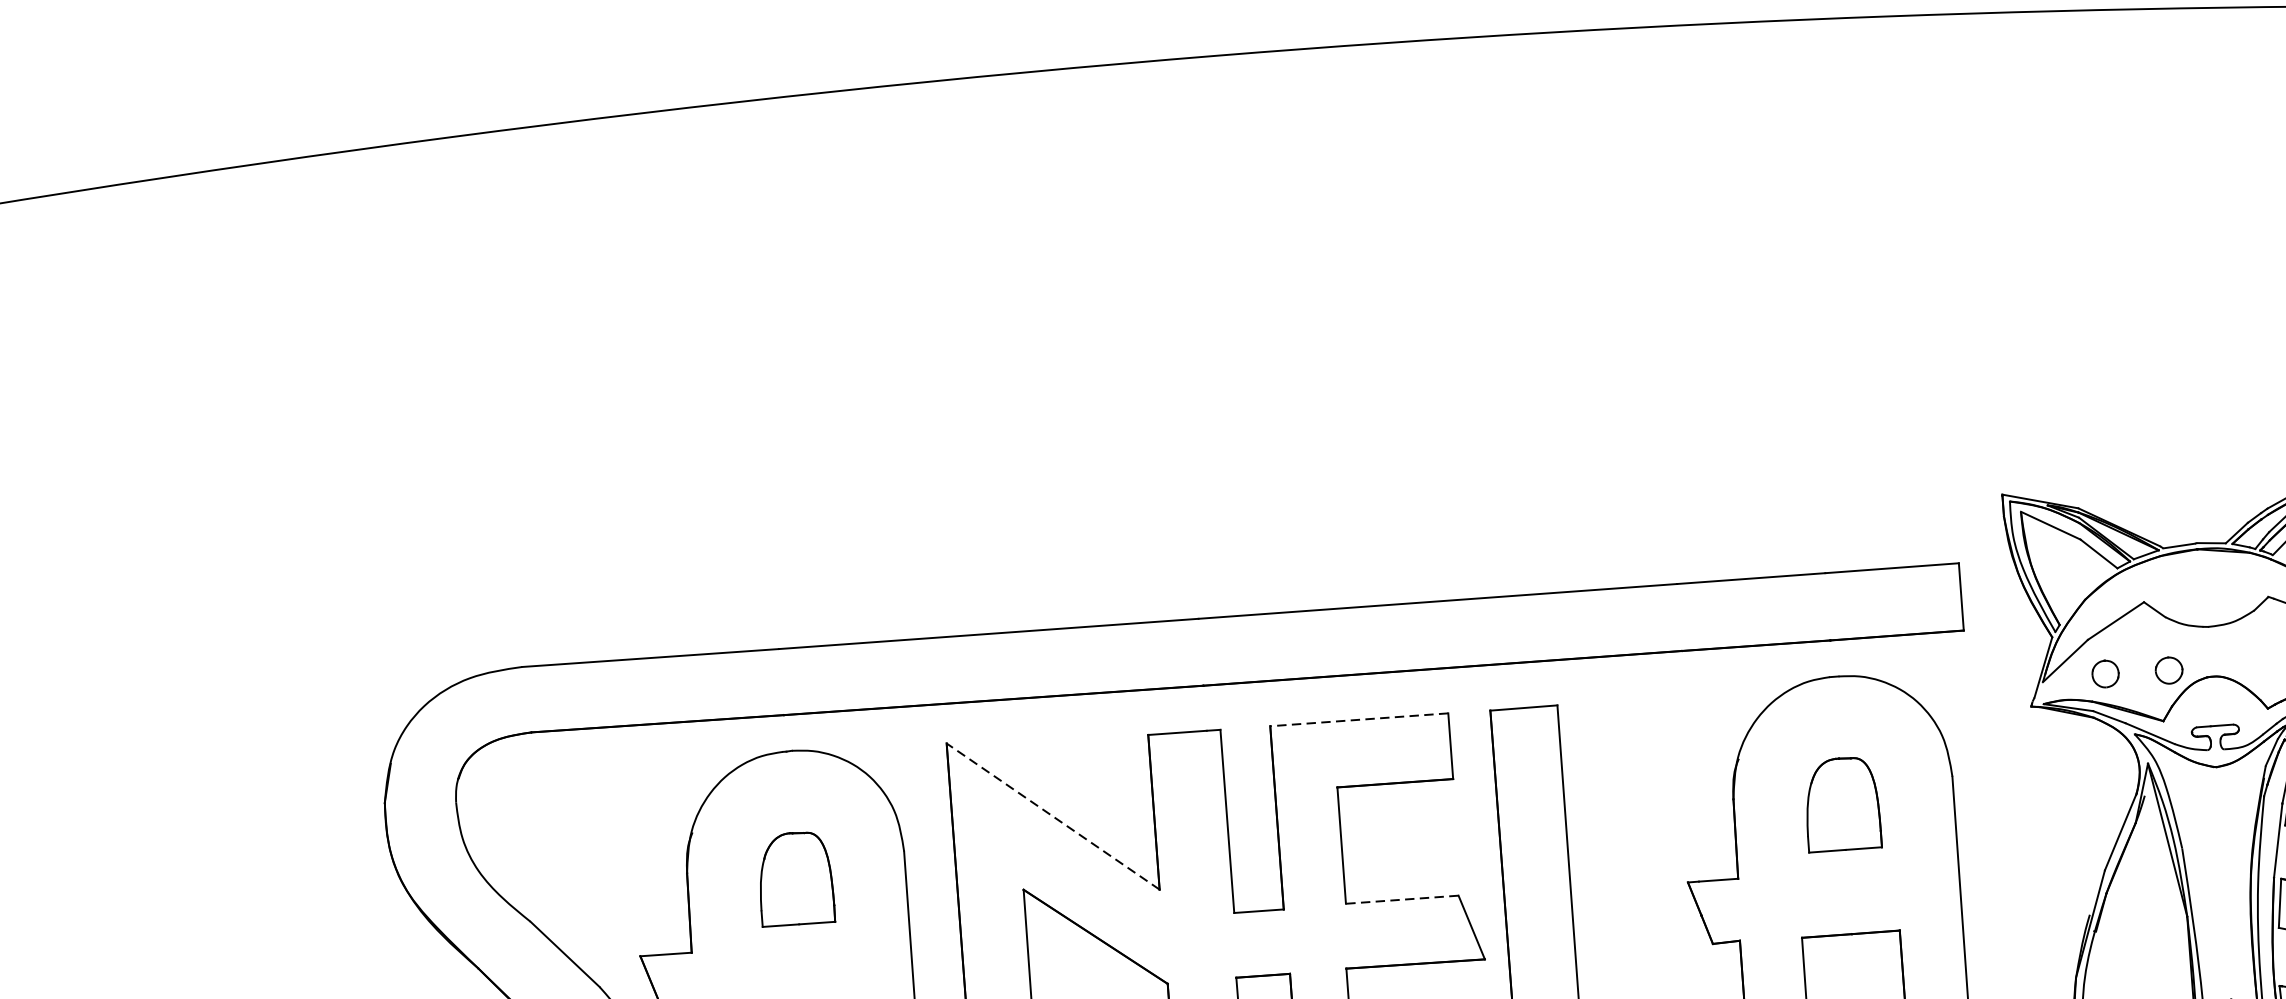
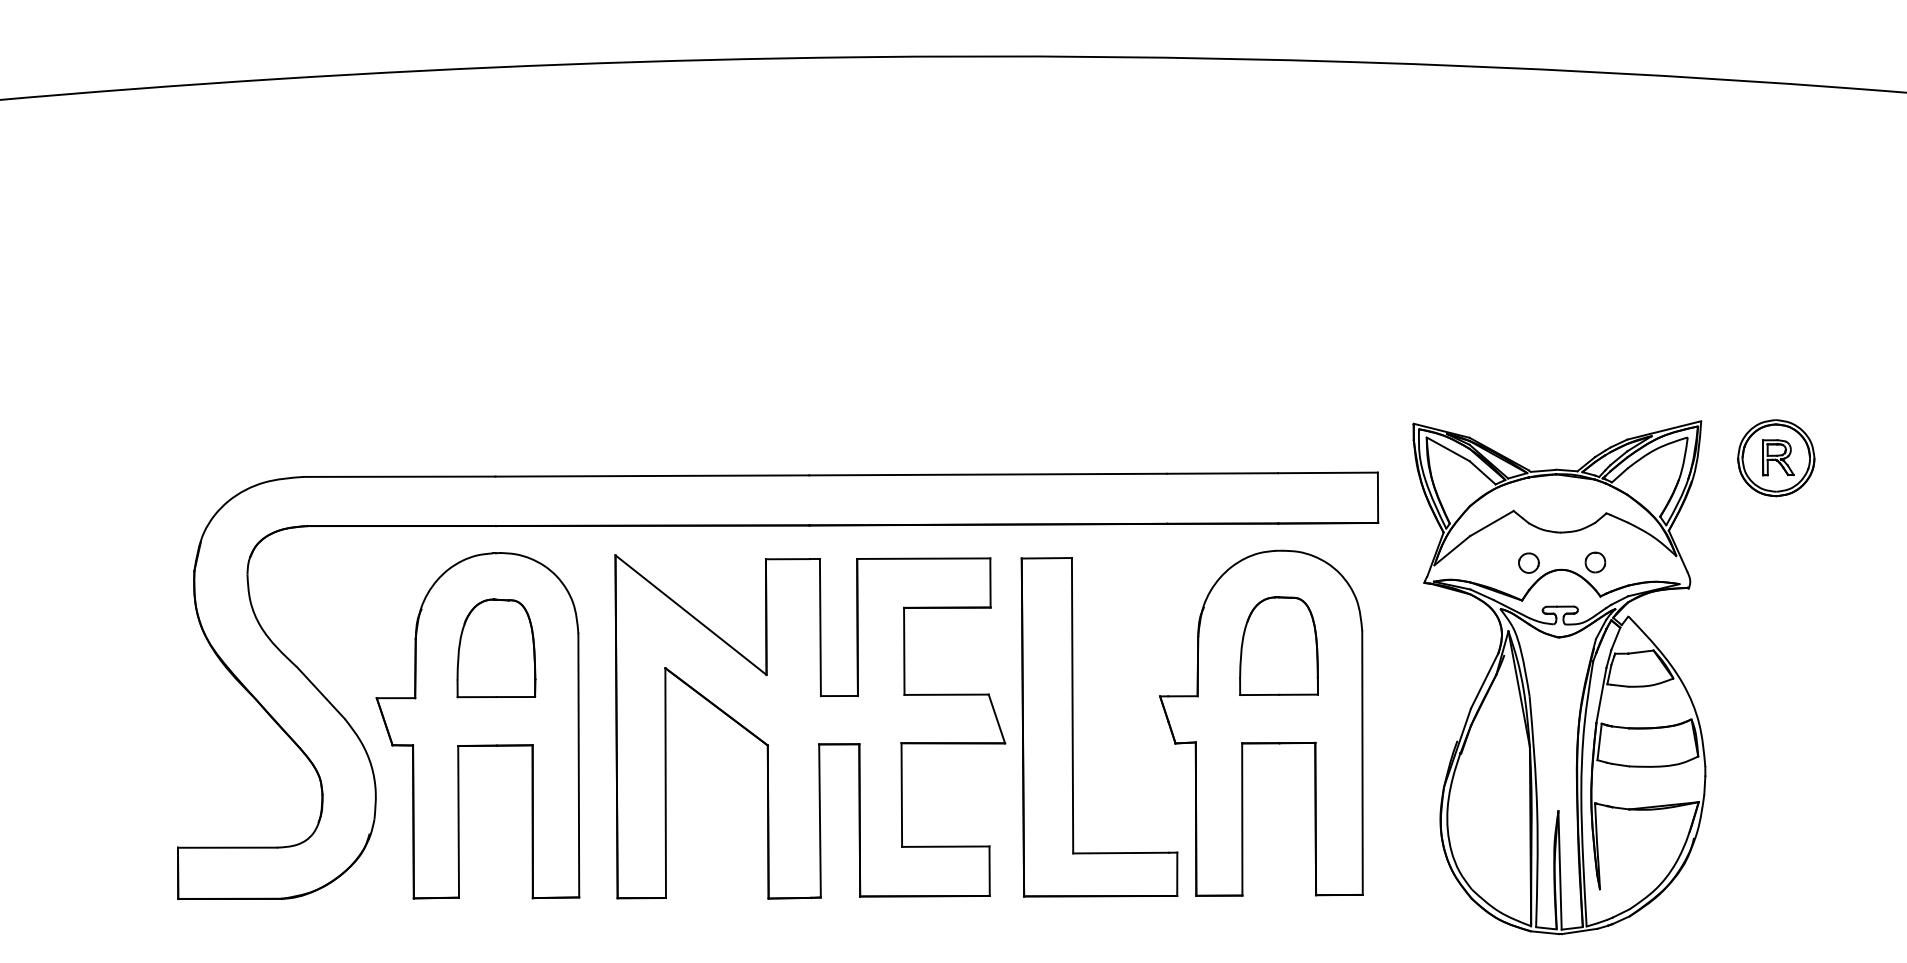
part: (2105, 674) -> (1595, 562), moved
line: (1358, 719) -> (923, 558), dashed -> solid
part: (1841, 803) -> (1278, 645), size x1.43
line: (1052, 815) -> (690, 614), dashed -> solid
part: (795, 878) -> (496, 648), size x1.43
line: (1402, 899) -> (946, 694), dashed -> solid

